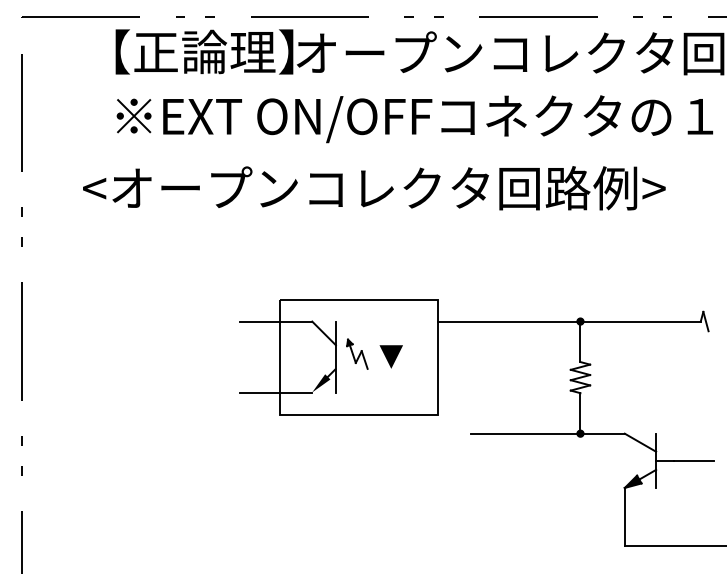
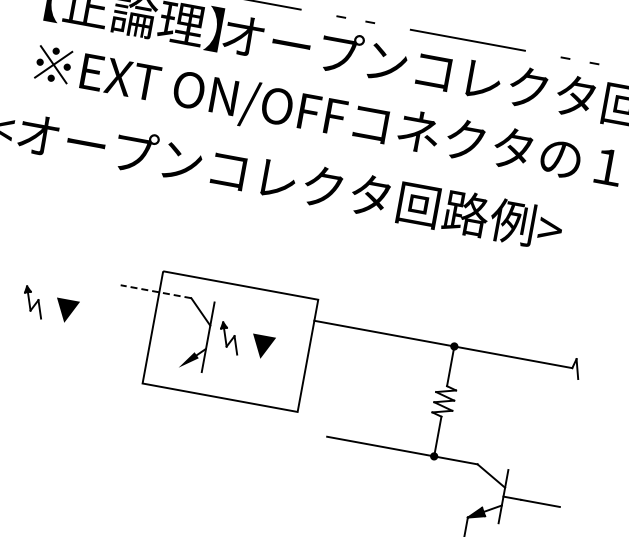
line: (275, 321) -> (155, 291), solid -> dashed
part: (181, 349) -> (58, 302), added
line: (276, 392) -> (143, 361), removed

